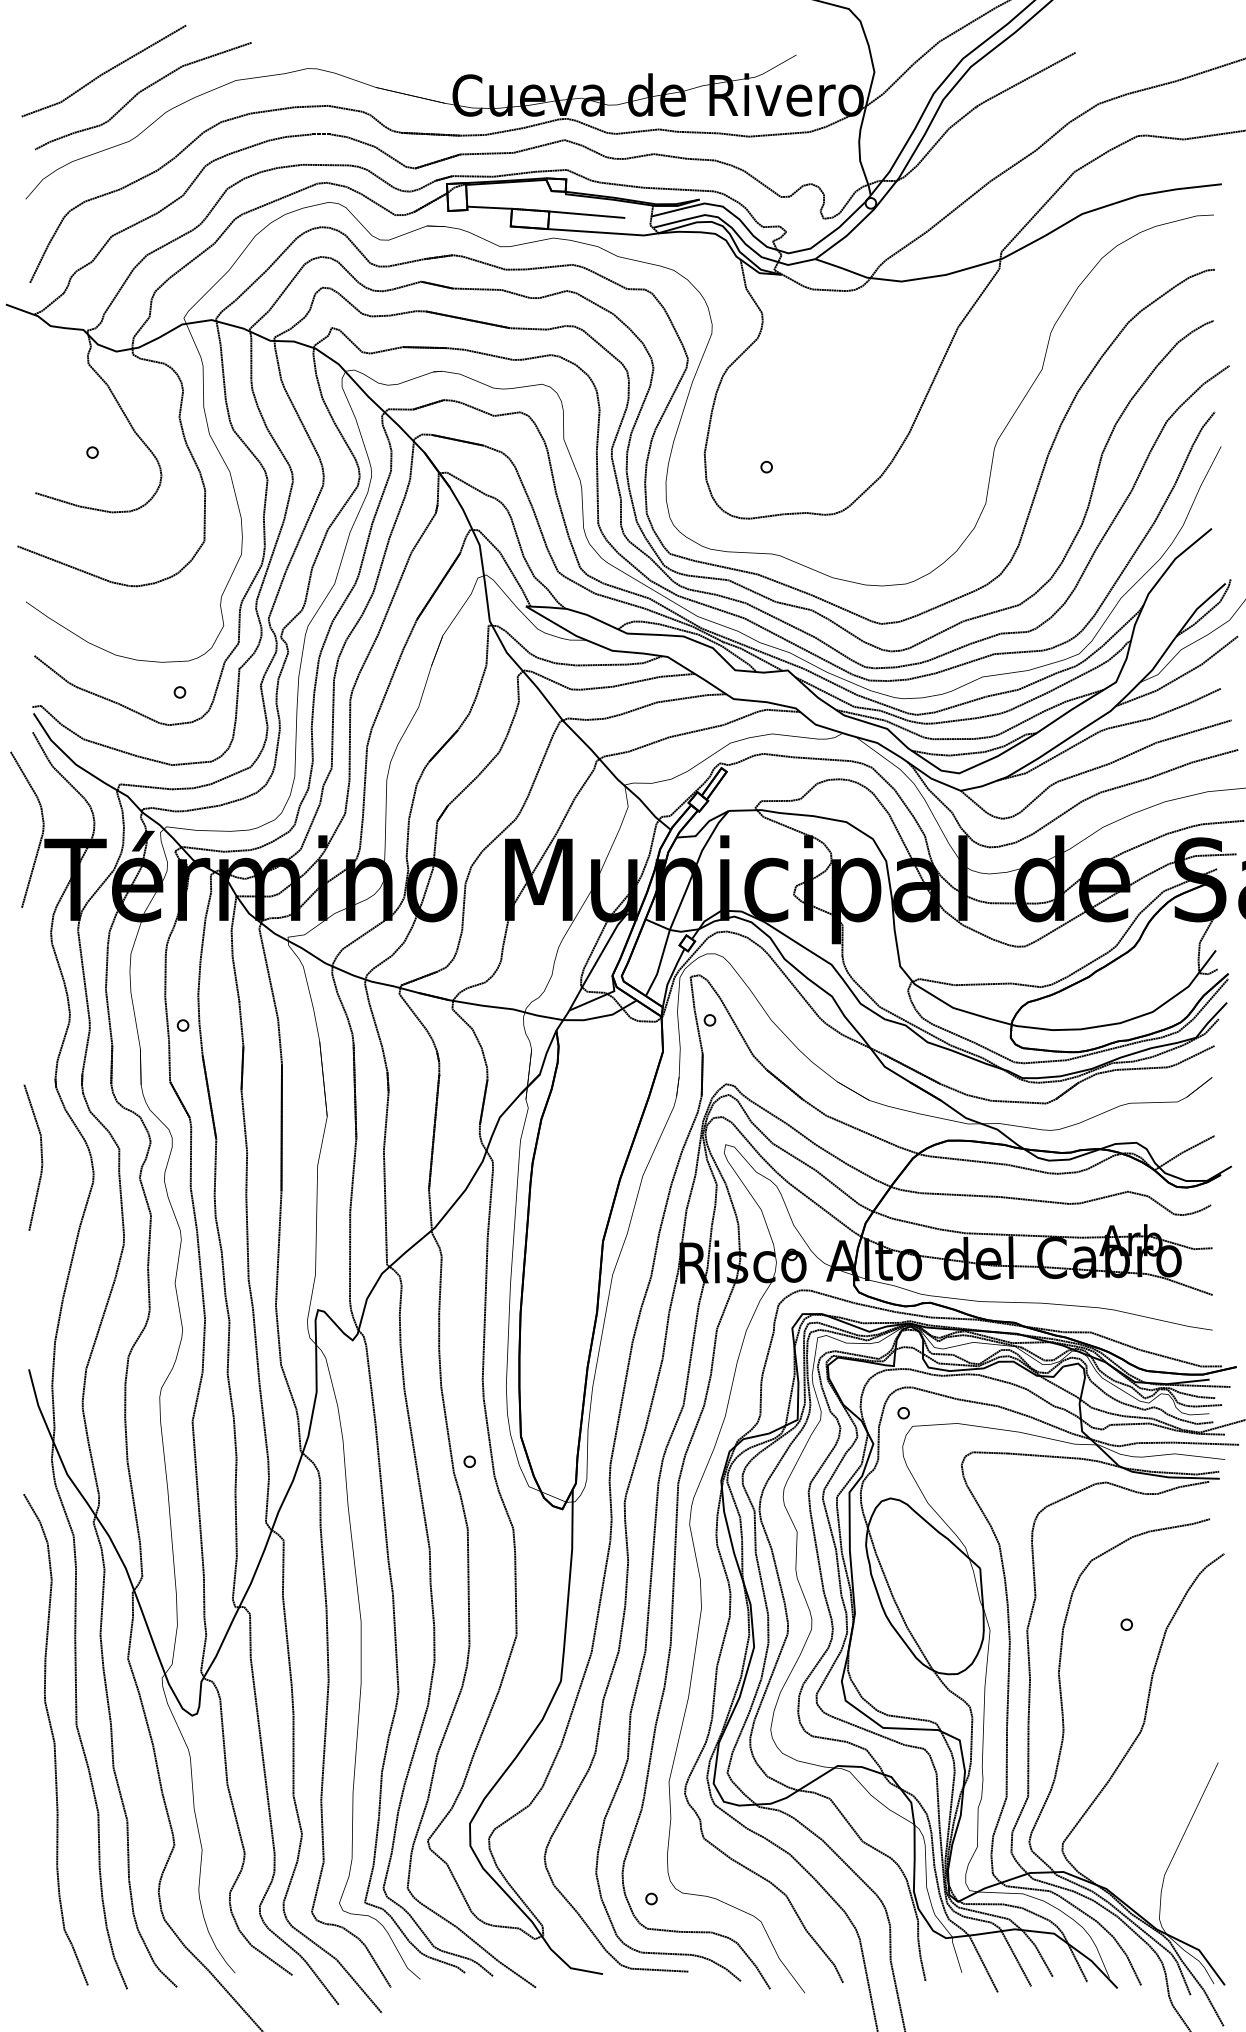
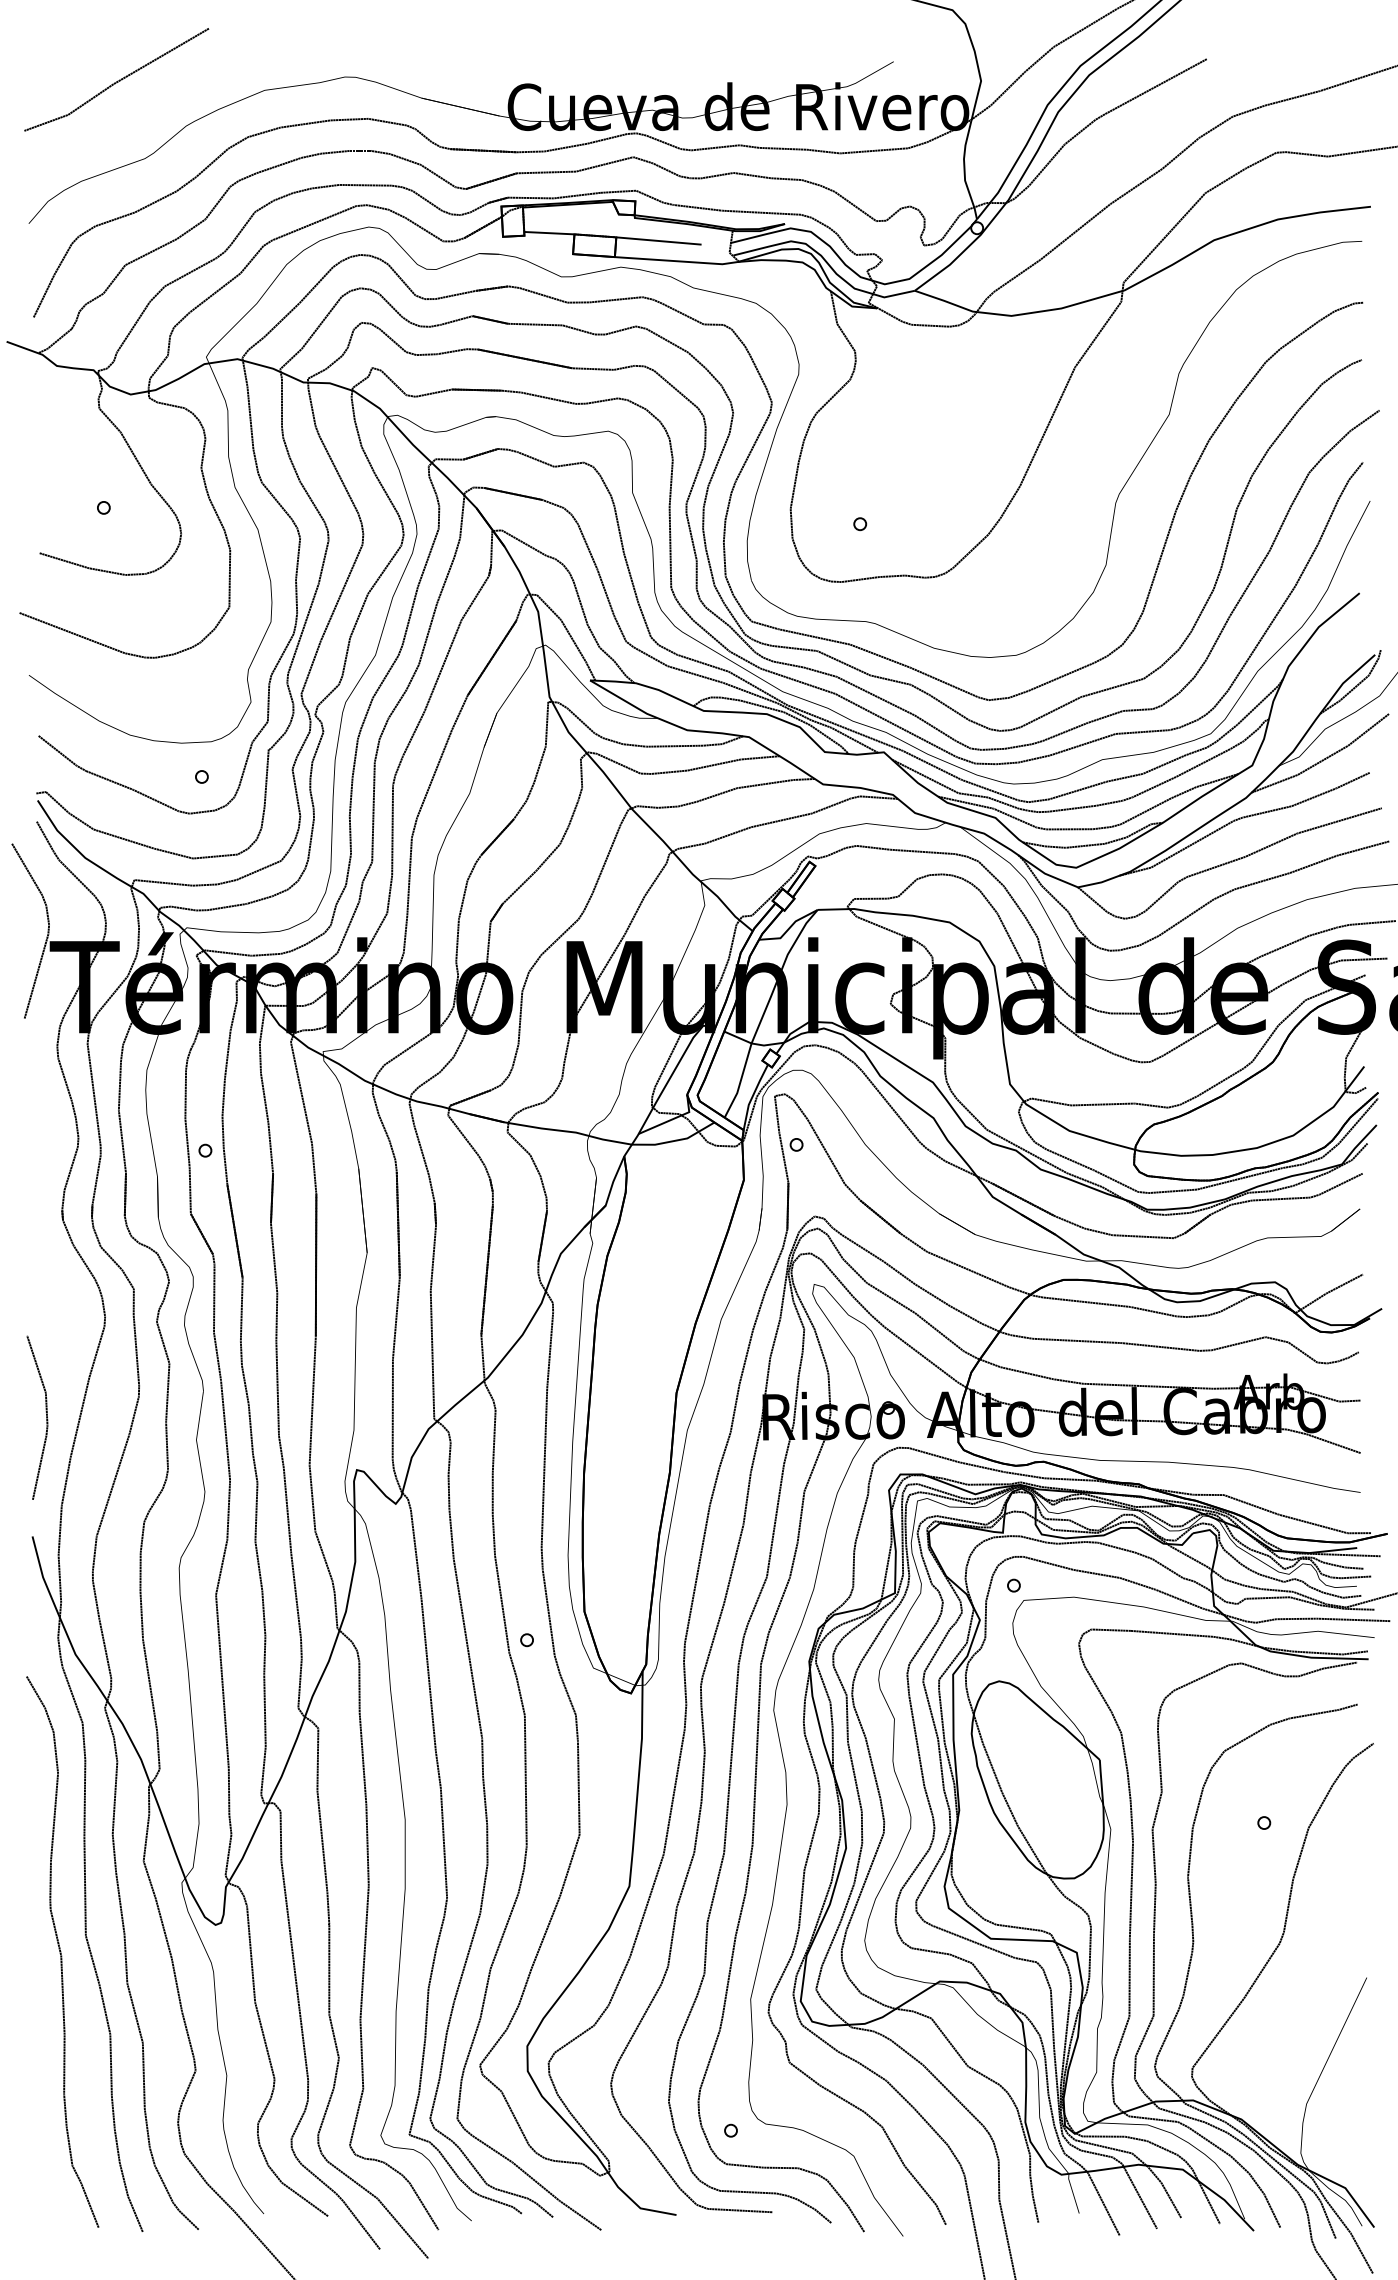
curve: (141, 92) -> (158, 103), removed
line: (41, 1157) -> (46, 1417), moved

